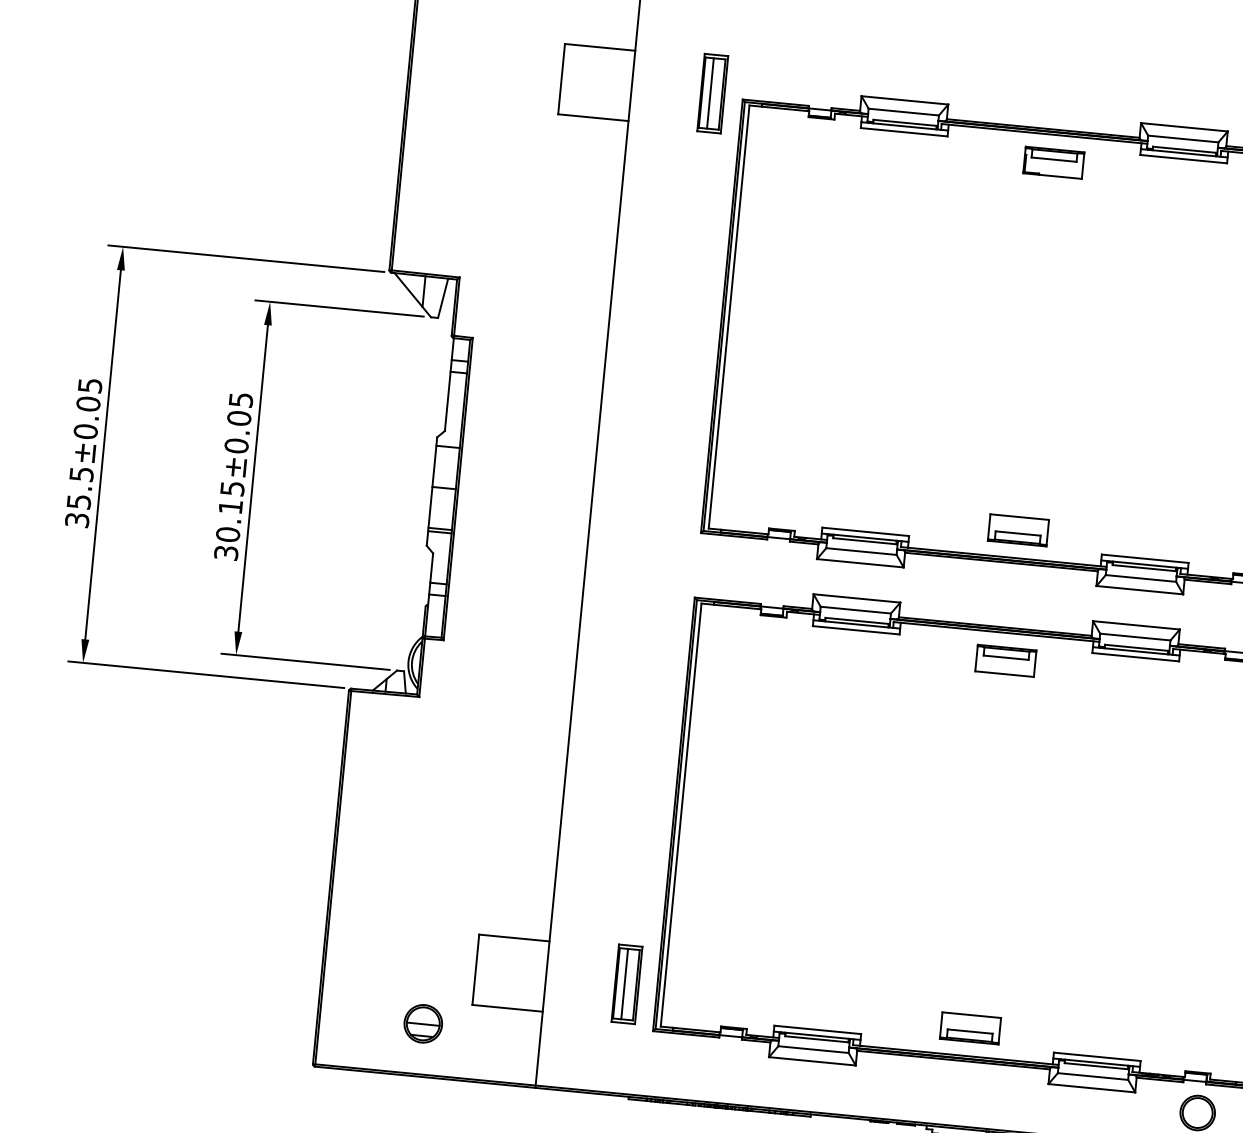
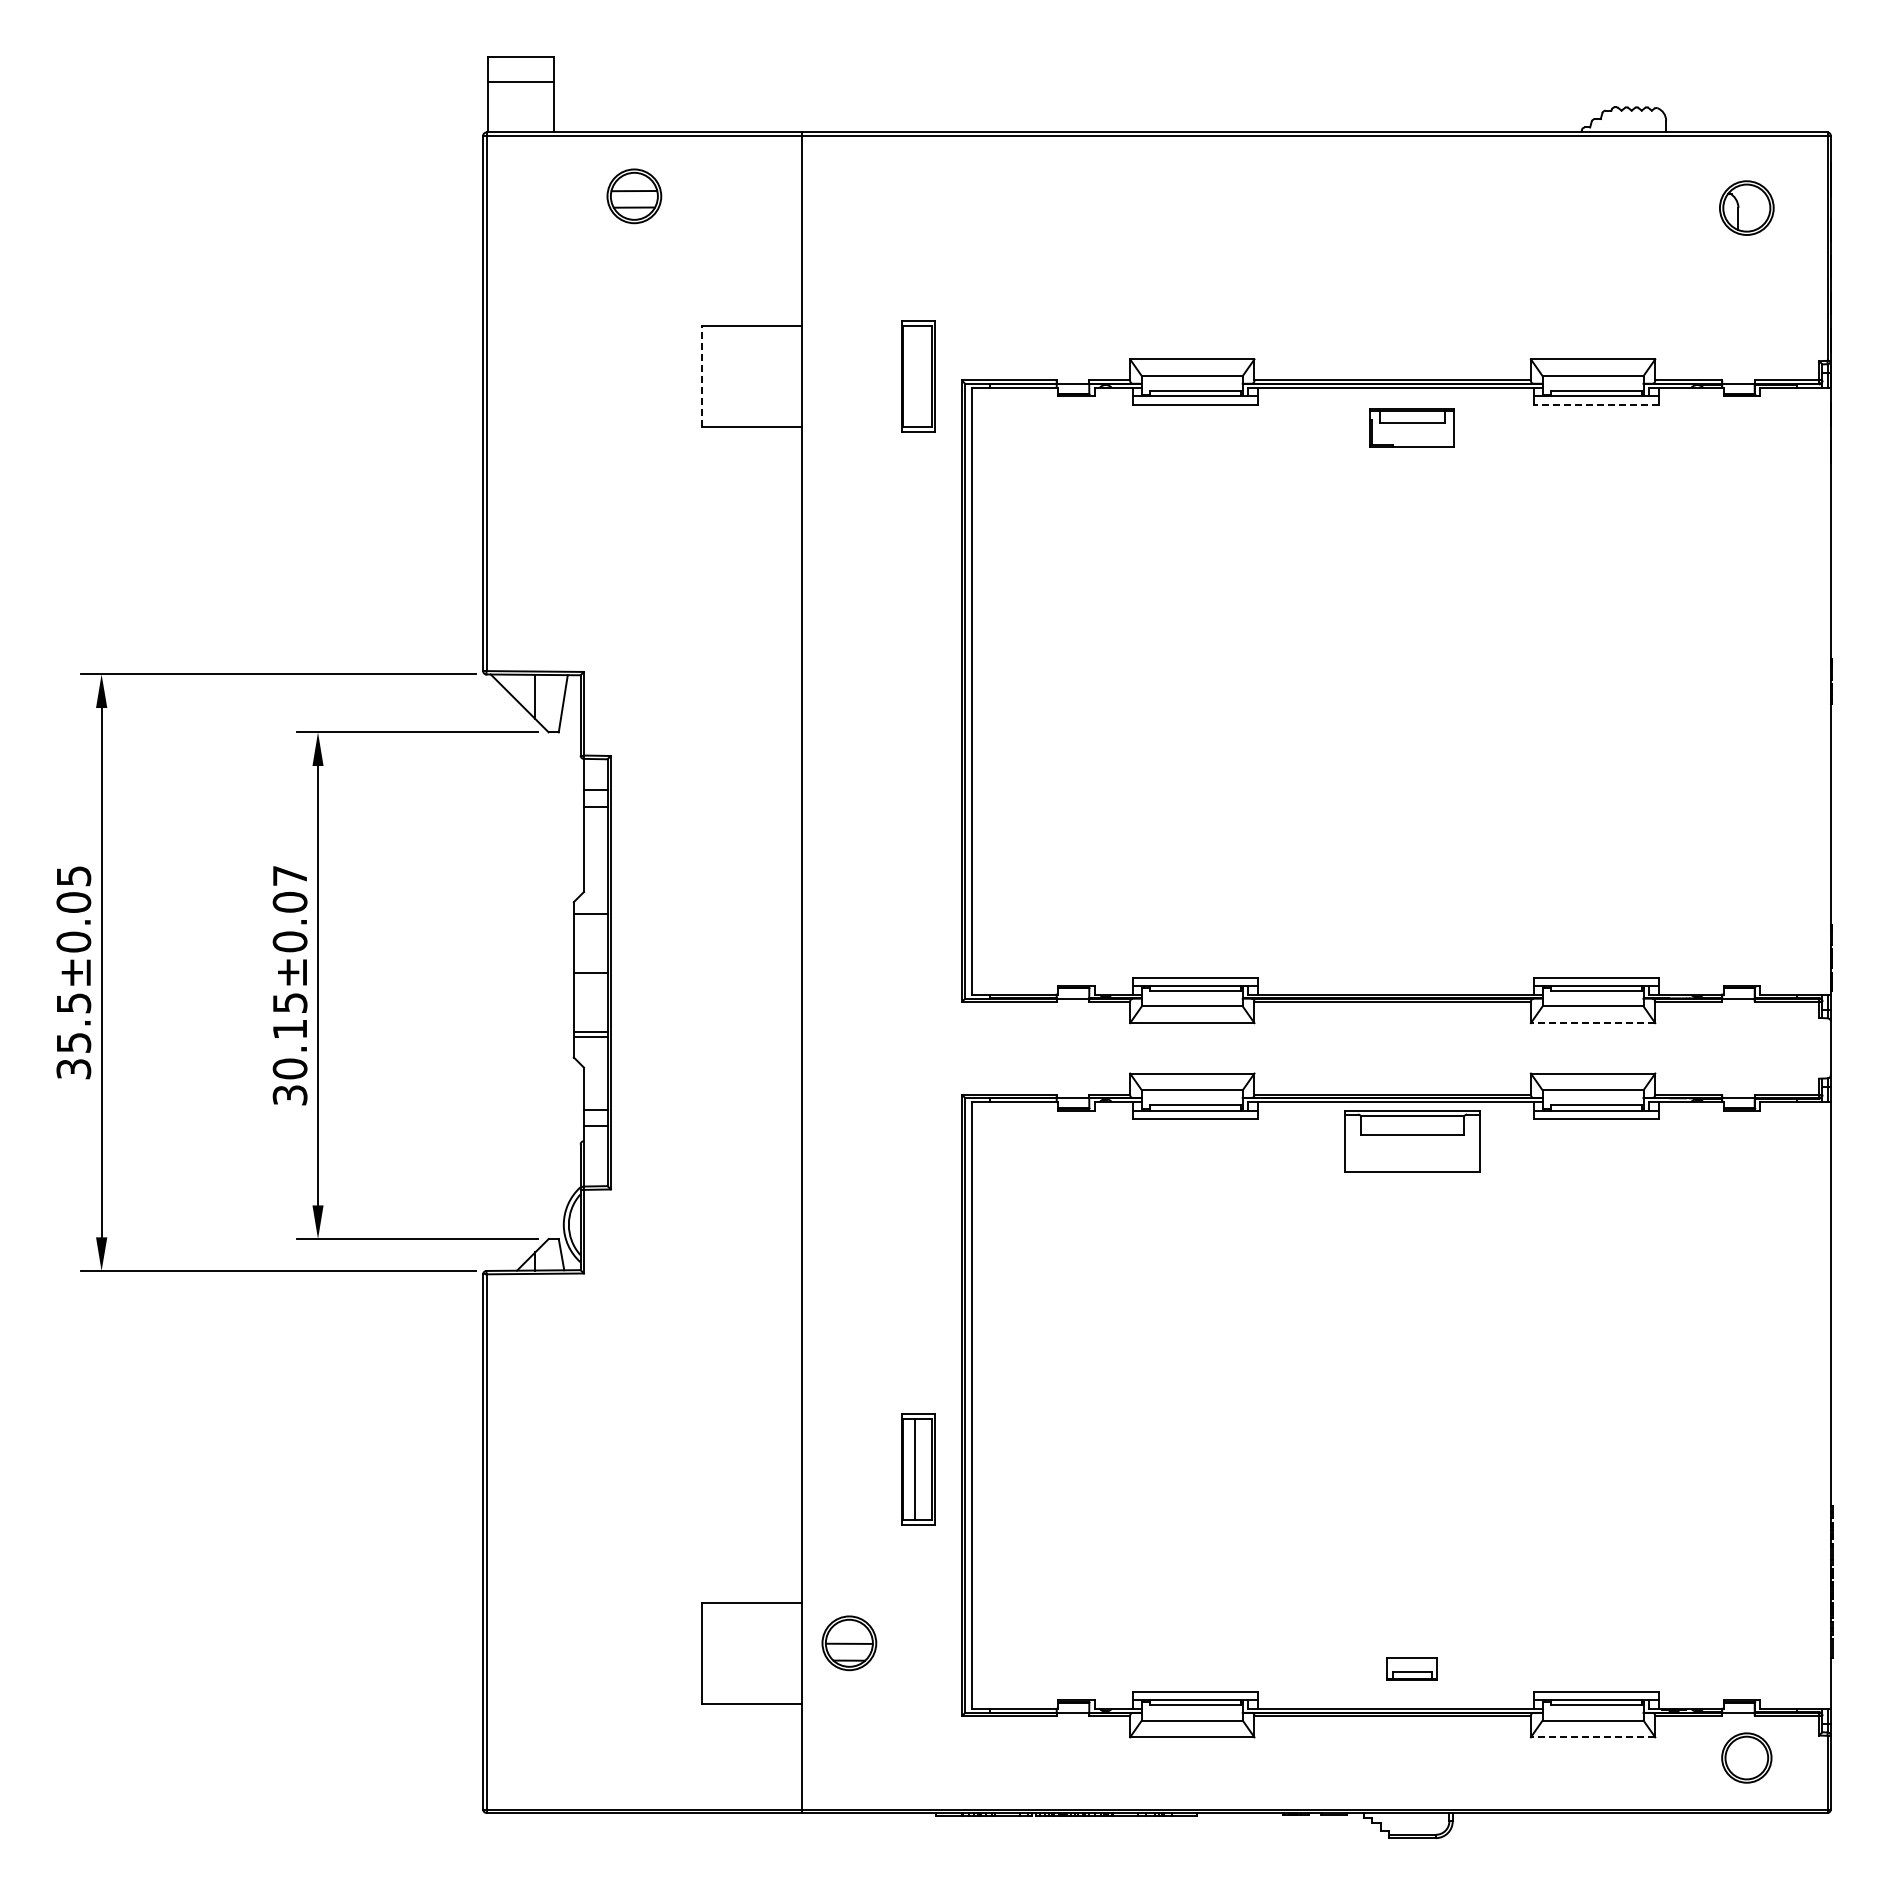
line: (561, 78) -> (701, 375), solid -> dashed
line: (710, 93) -> (915, 375), removed
line: (1183, 158) -> (1595, 404), solid -> dashed
text: (241, 399) -> (290, 875), 30.15±0.05 -> 30.15±0.07
part: (1017, 530) -> (1411, 954), removed
line: (1139, 590) -> (1592, 1023), solid -> dashed
part: (1005, 660) -> (1411, 1141), size x1.6
part: (627, 984) -> (918, 1469), moved
part: (423, 1024) -> (849, 1643), moved
part: (969, 1028) -> (1411, 1668), size x0.6
line: (1091, 1088) -> (1592, 1737), solid -> dashed

